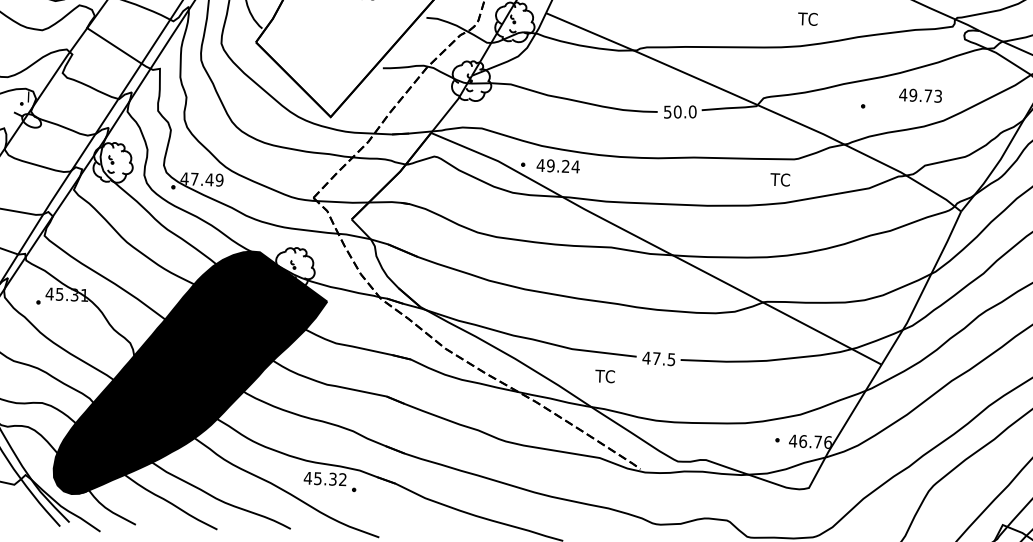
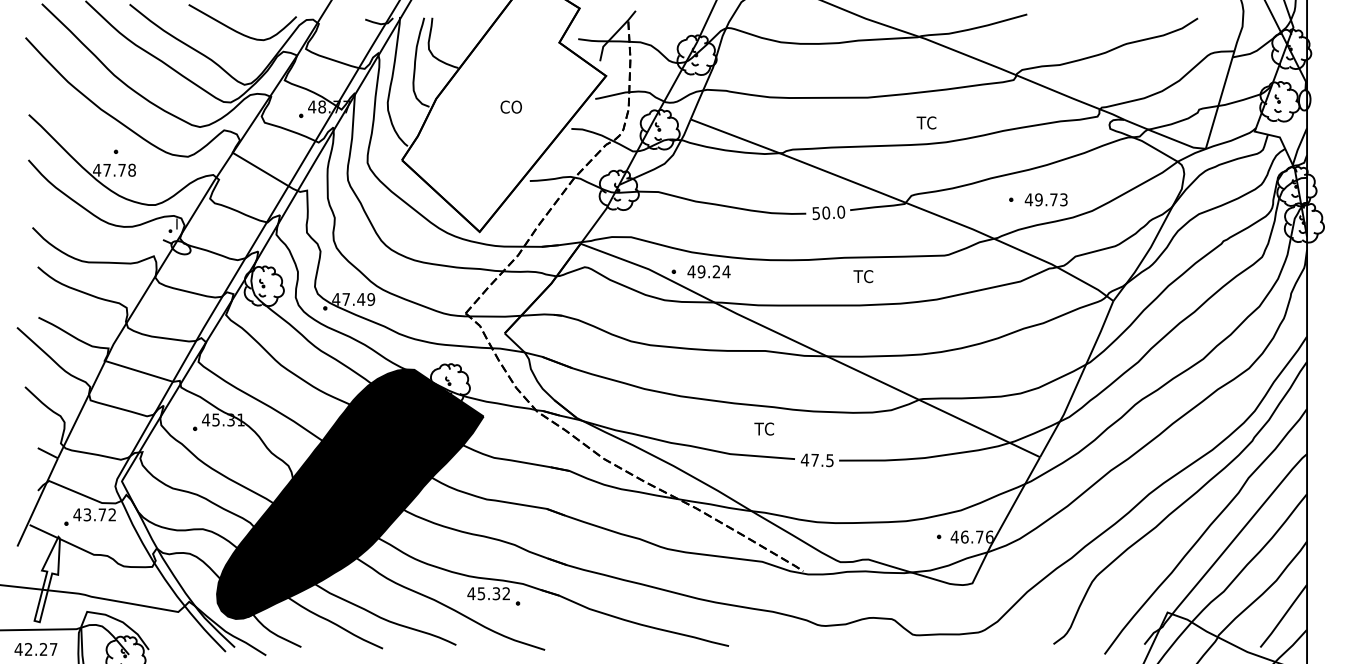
text: (807, 18) -> (926, 122), moved
text: (919, 95) -> (1045, 199), moved
text: (780, 179) -> (863, 276), moved
text: (604, 375) -> (763, 428), moved

